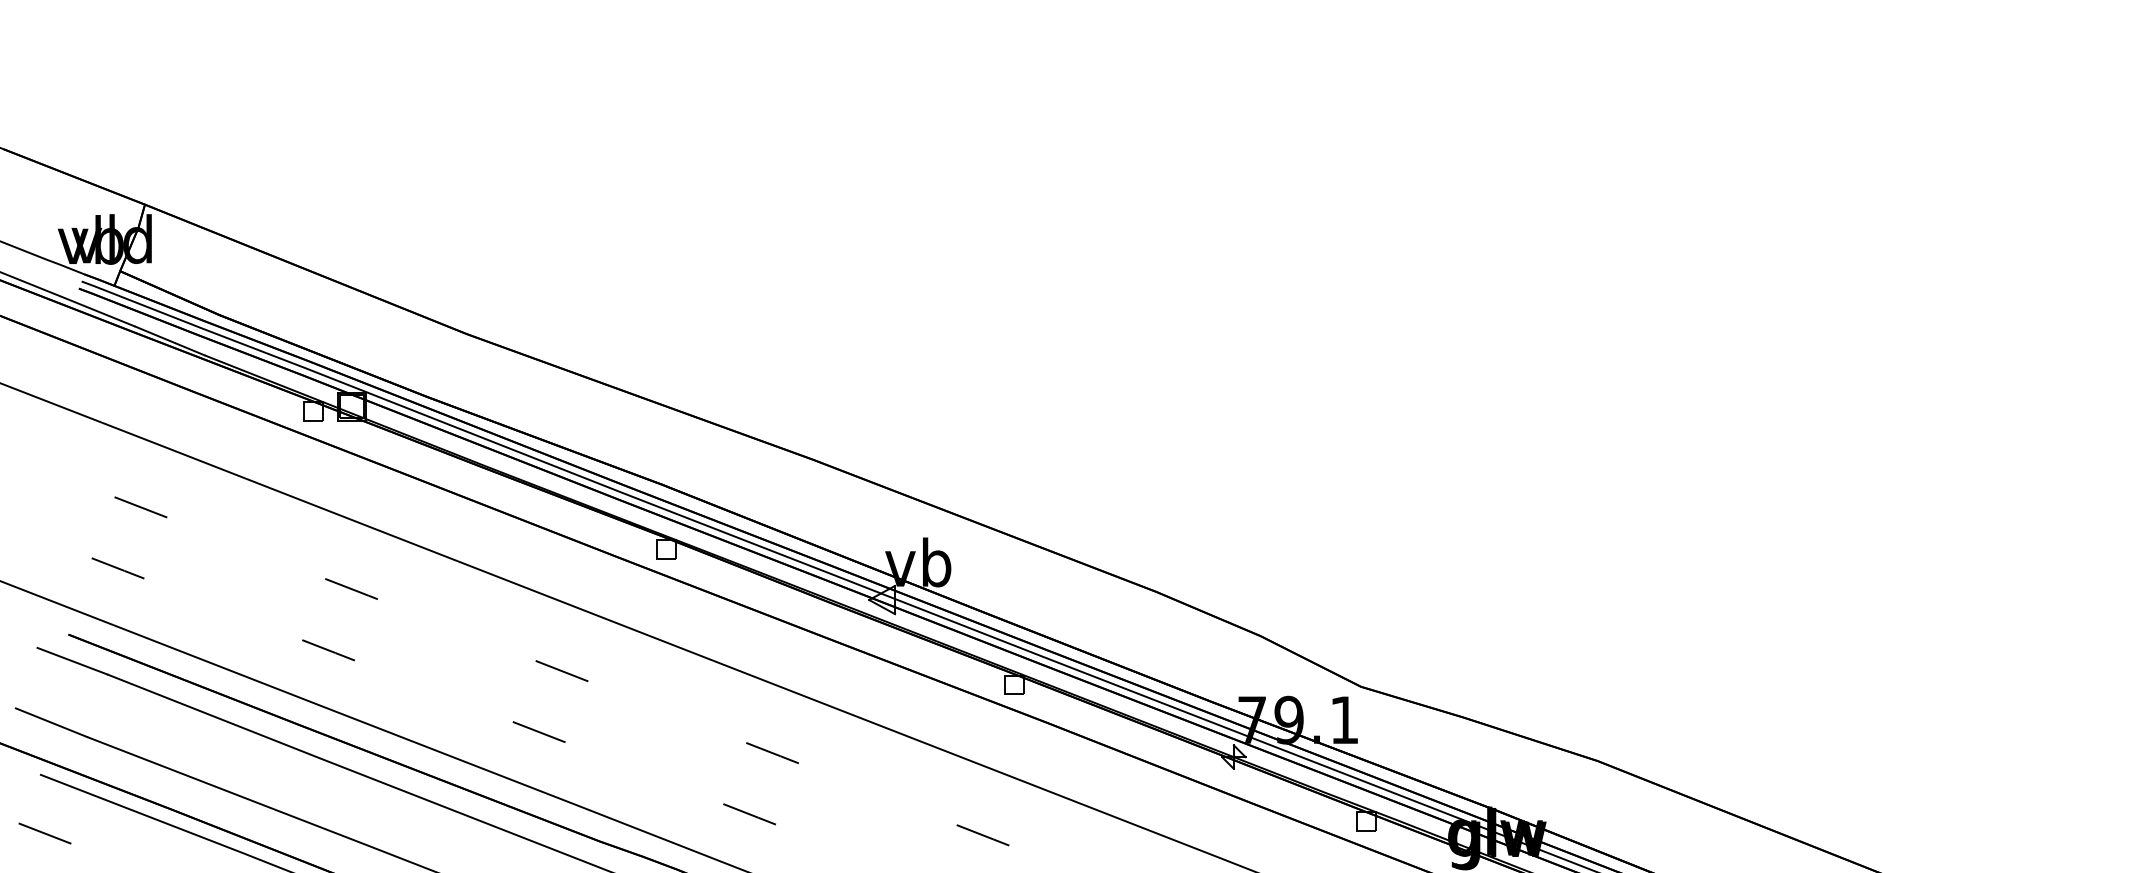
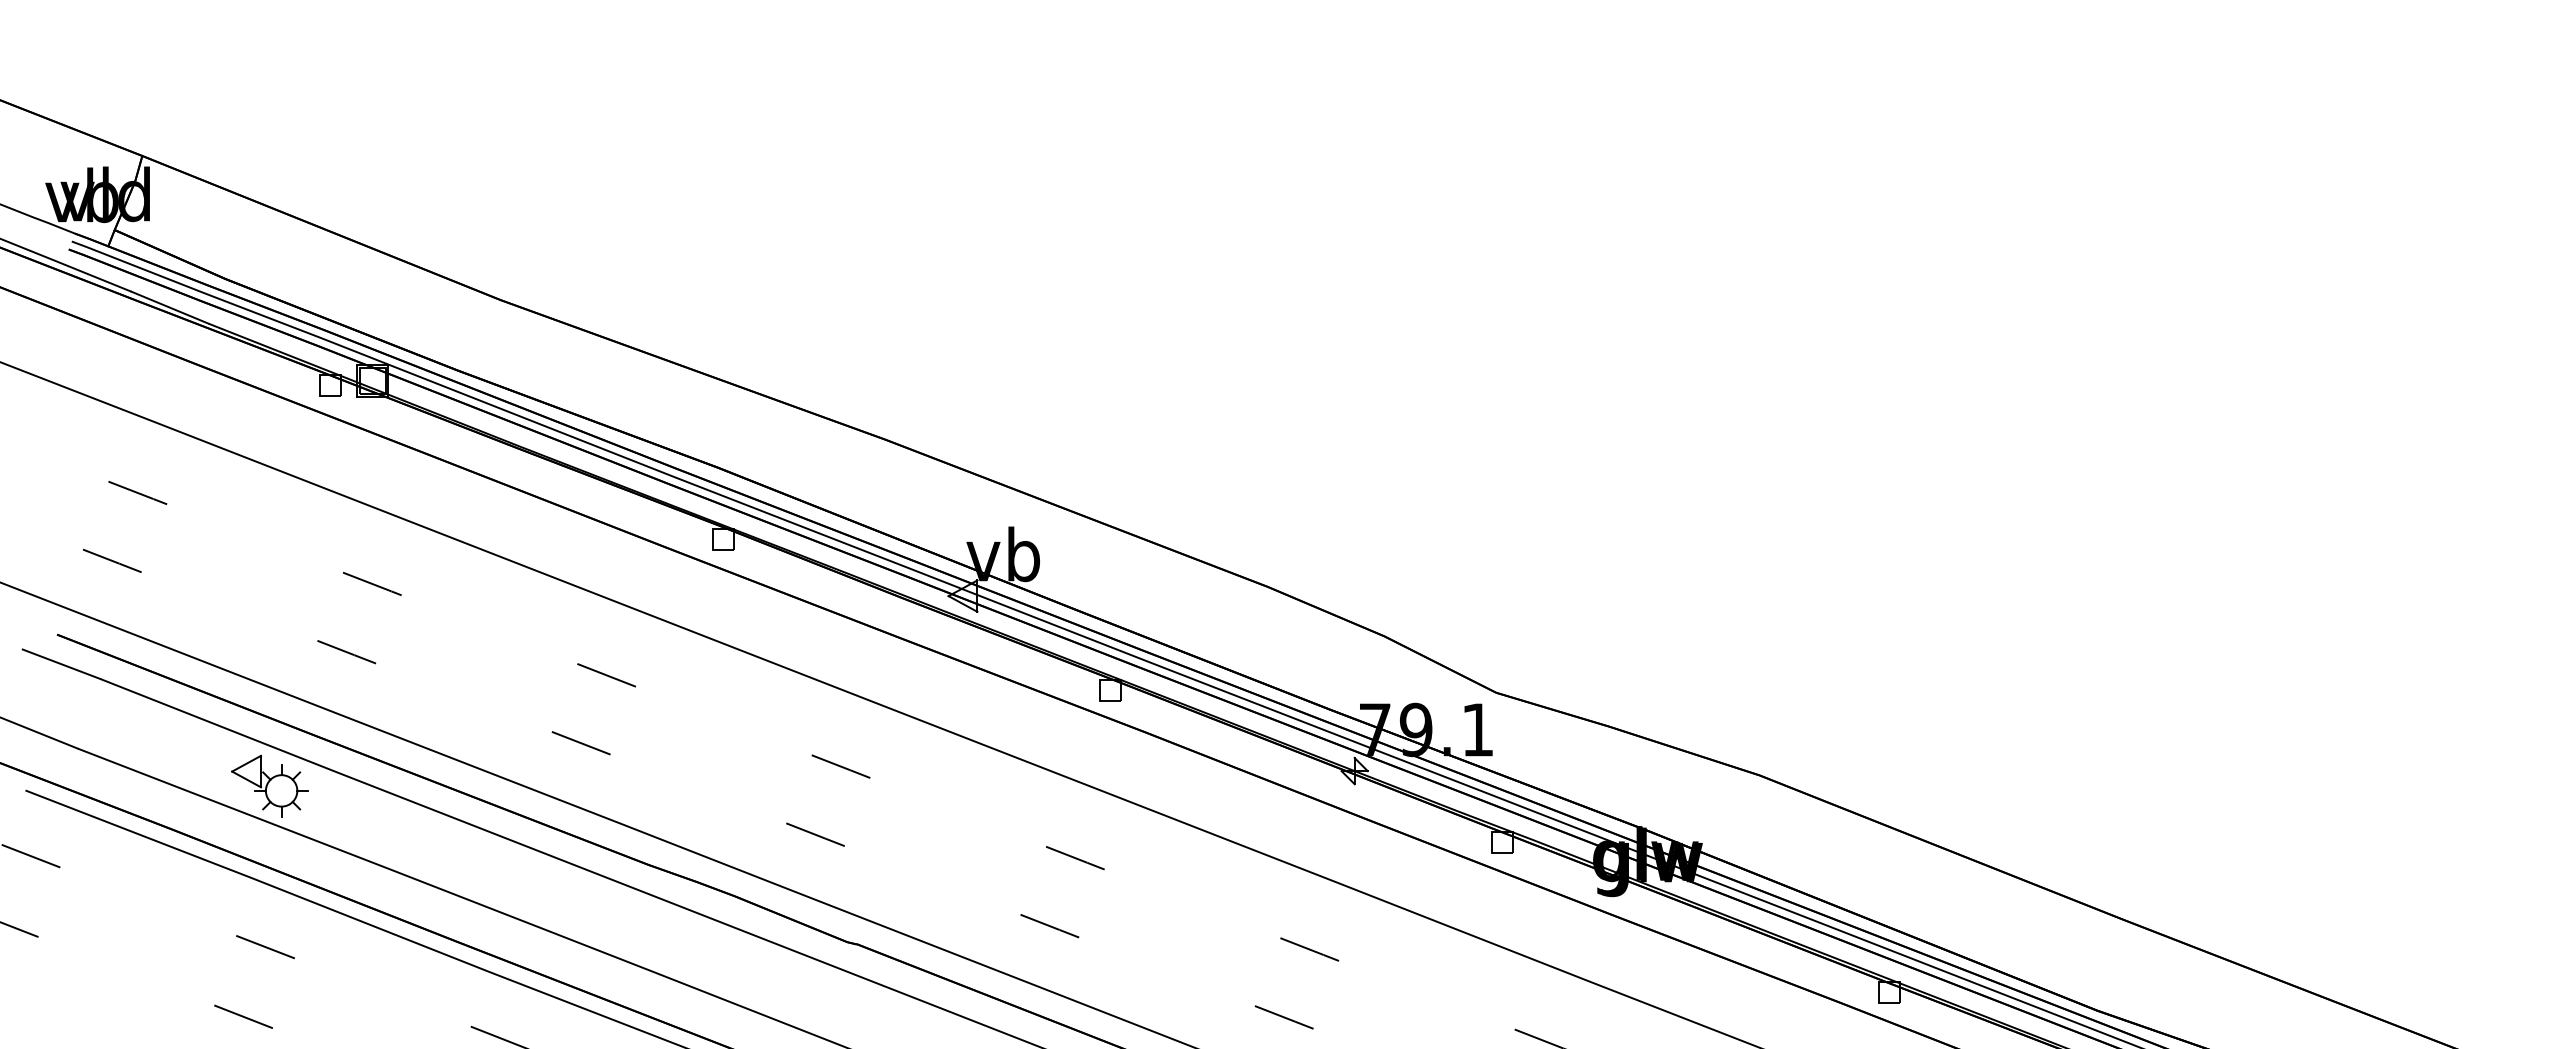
part: (259, 770) -> (269, 785), added

